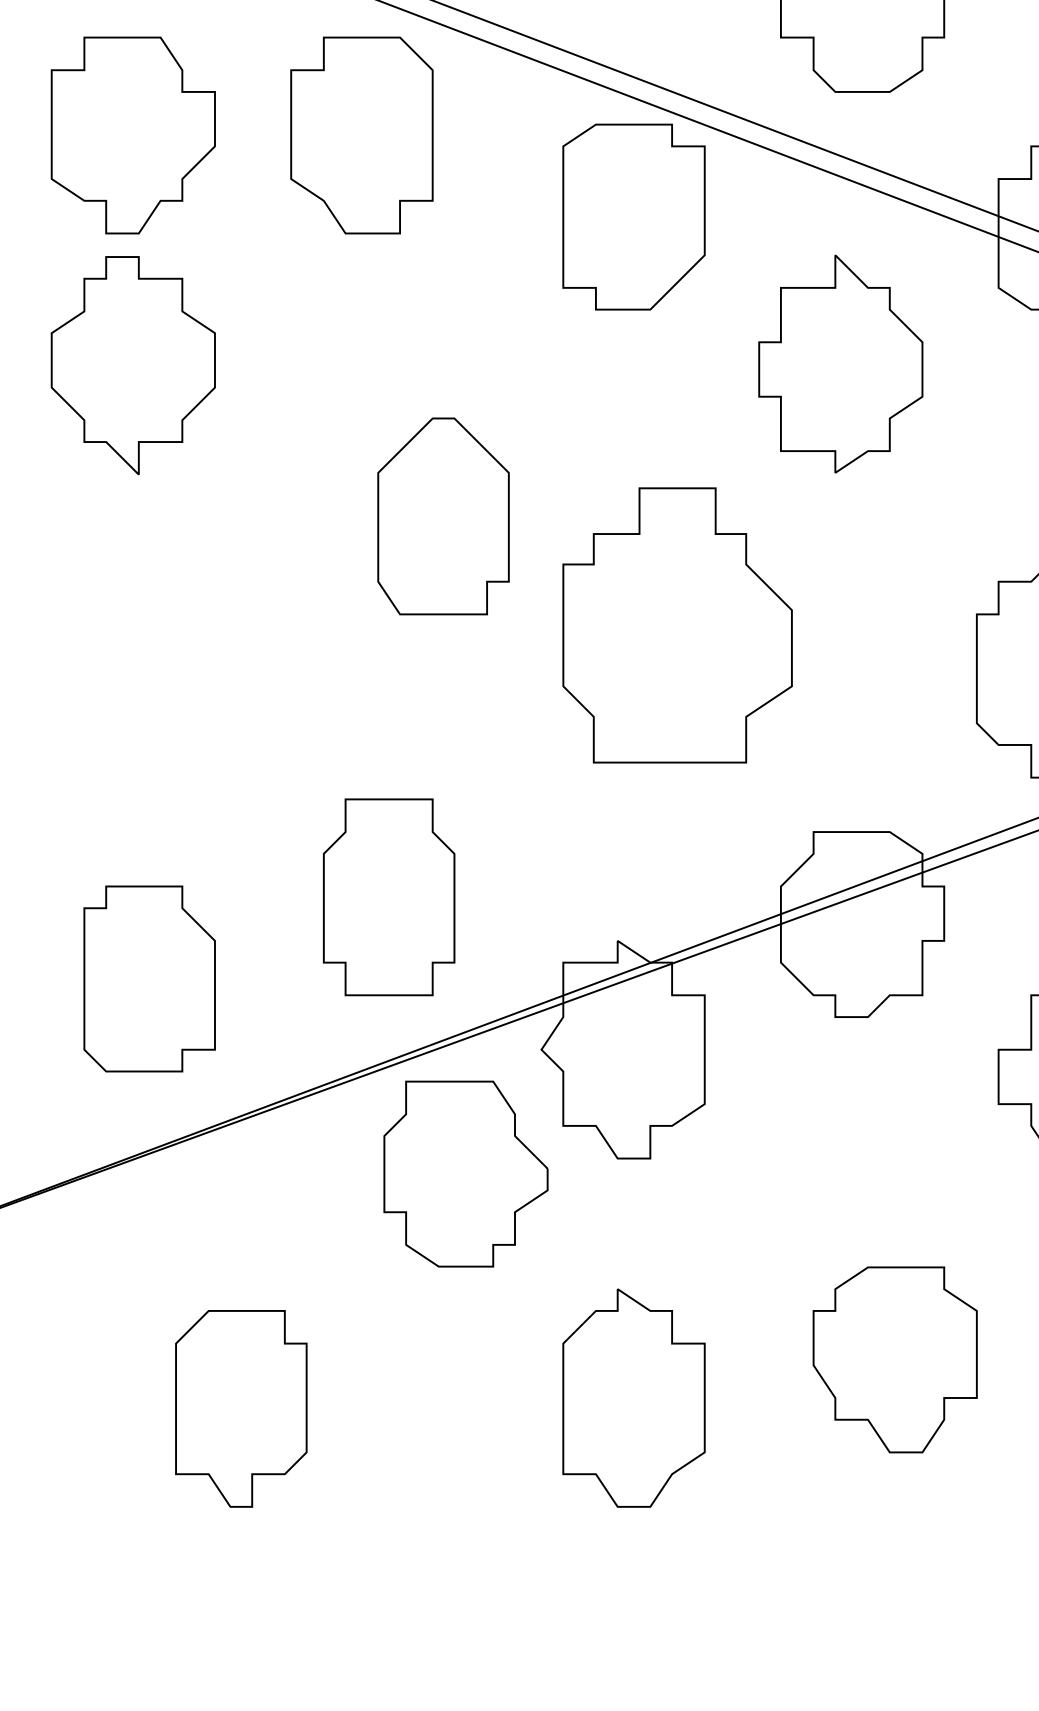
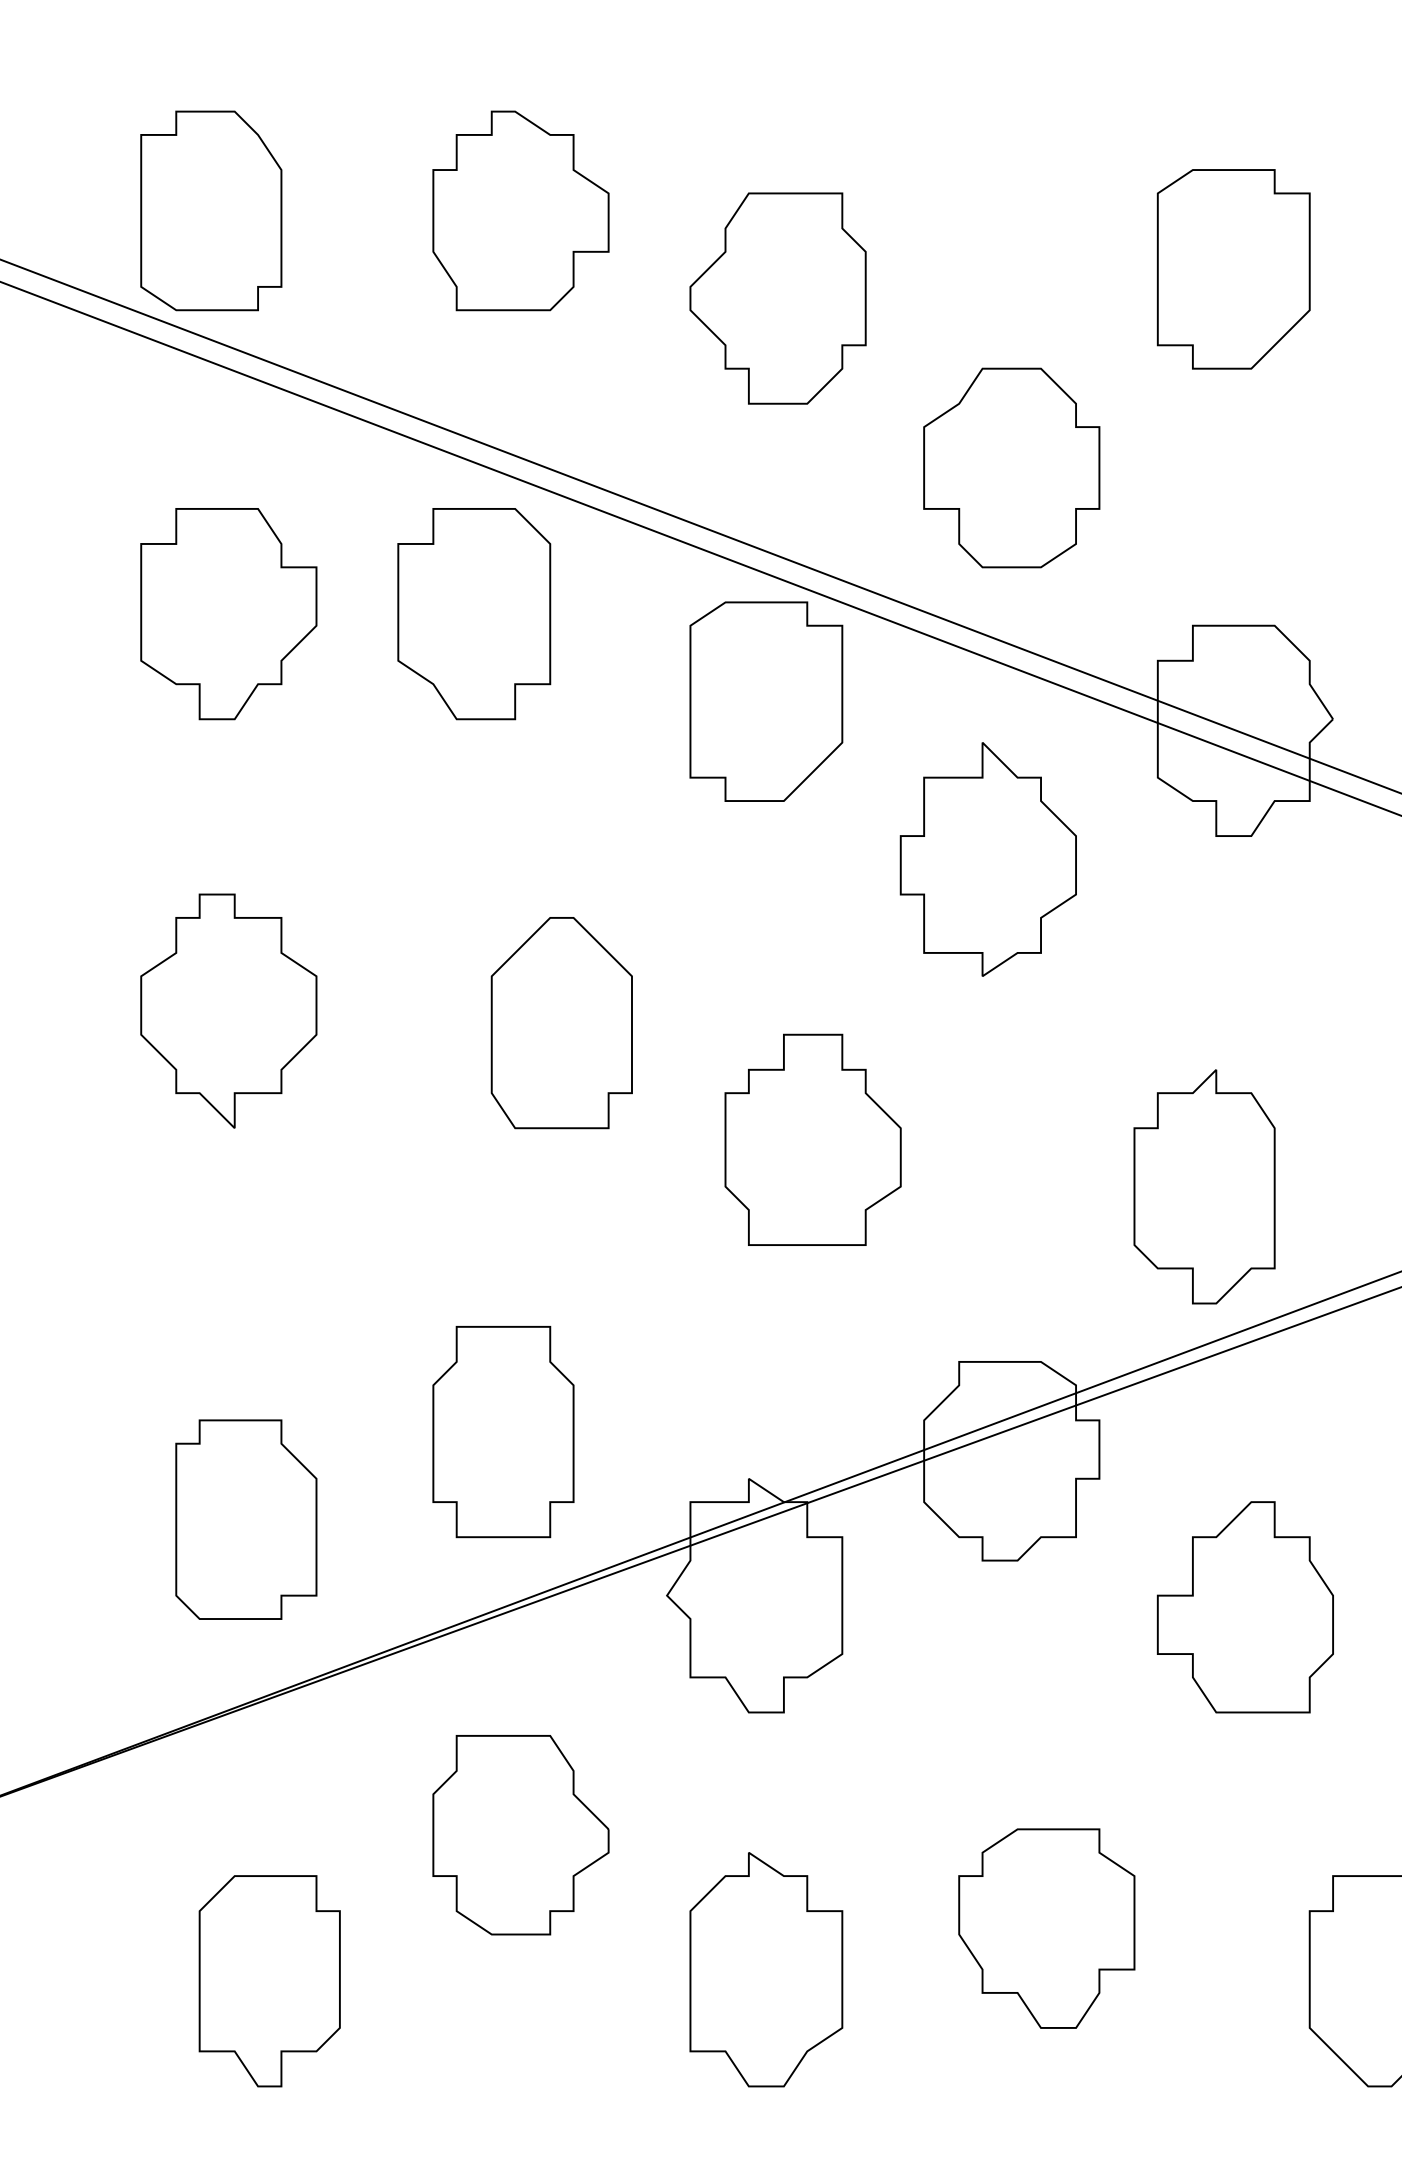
part: (133, 365) -> (228, 1010), moved
part: (676, 624) -> (812, 1139), size x0.71
part: (465, 1174) -> (520, 1835), moved
part: (241, 1409) -> (269, 1981), moved

